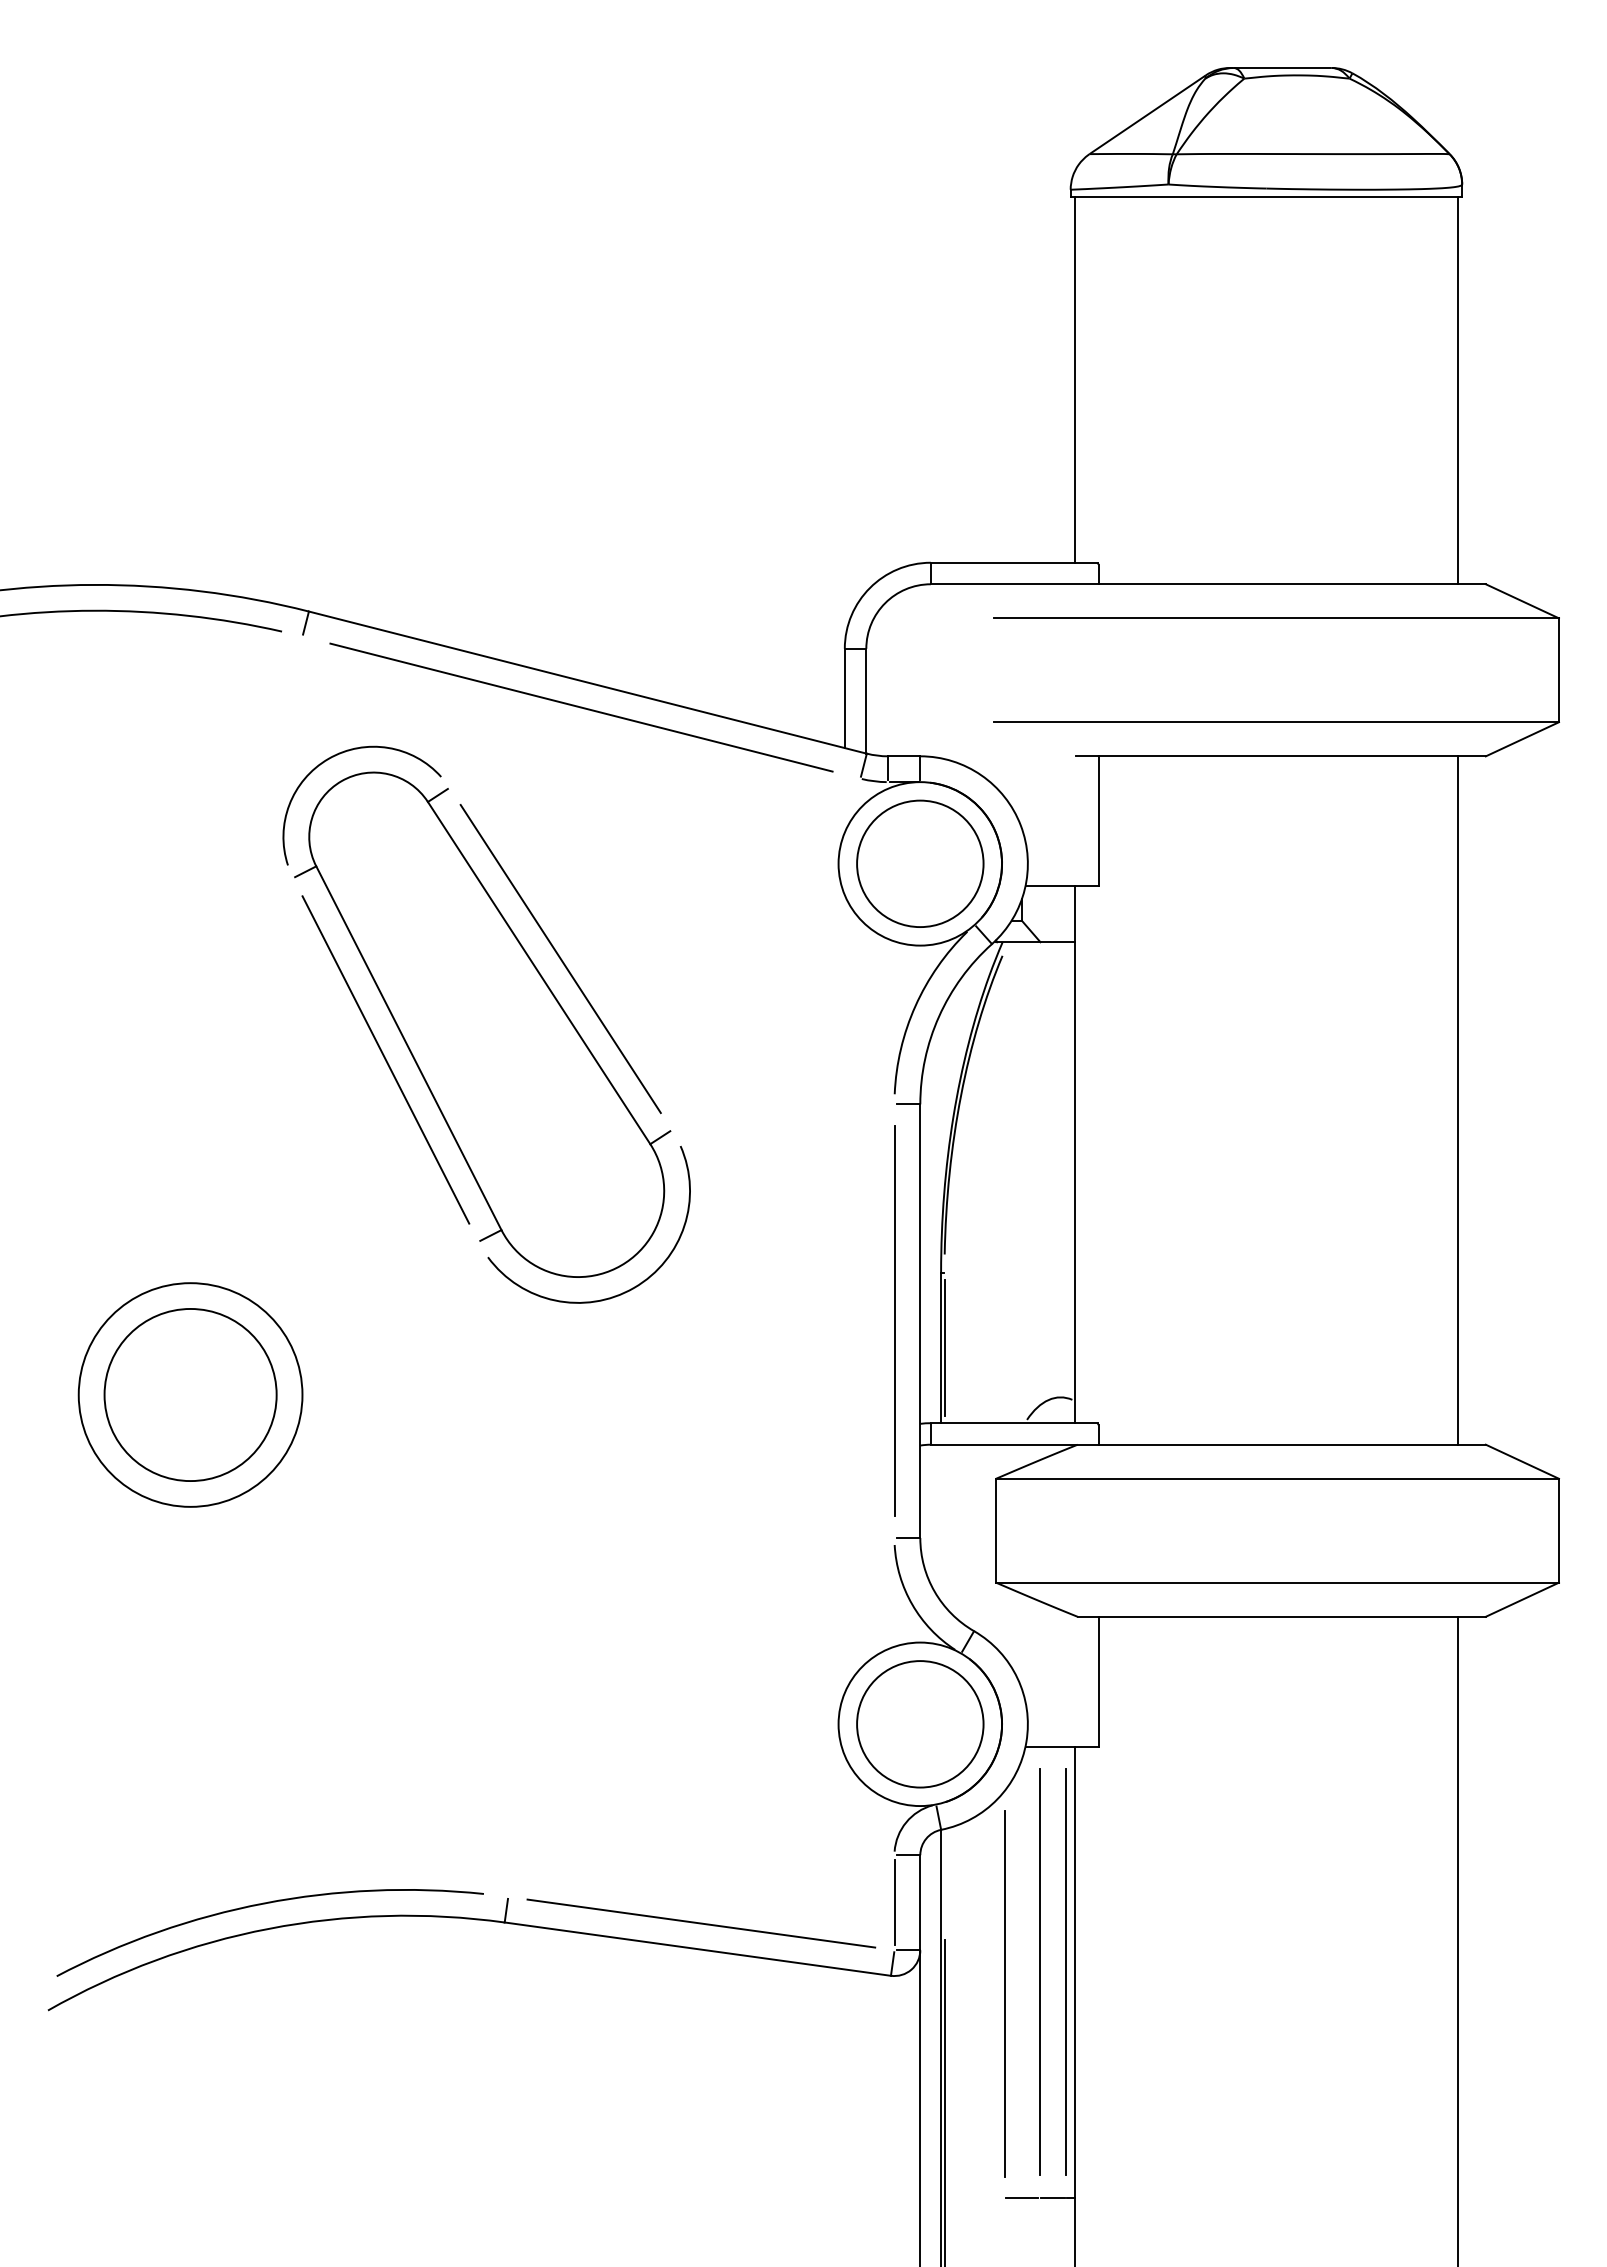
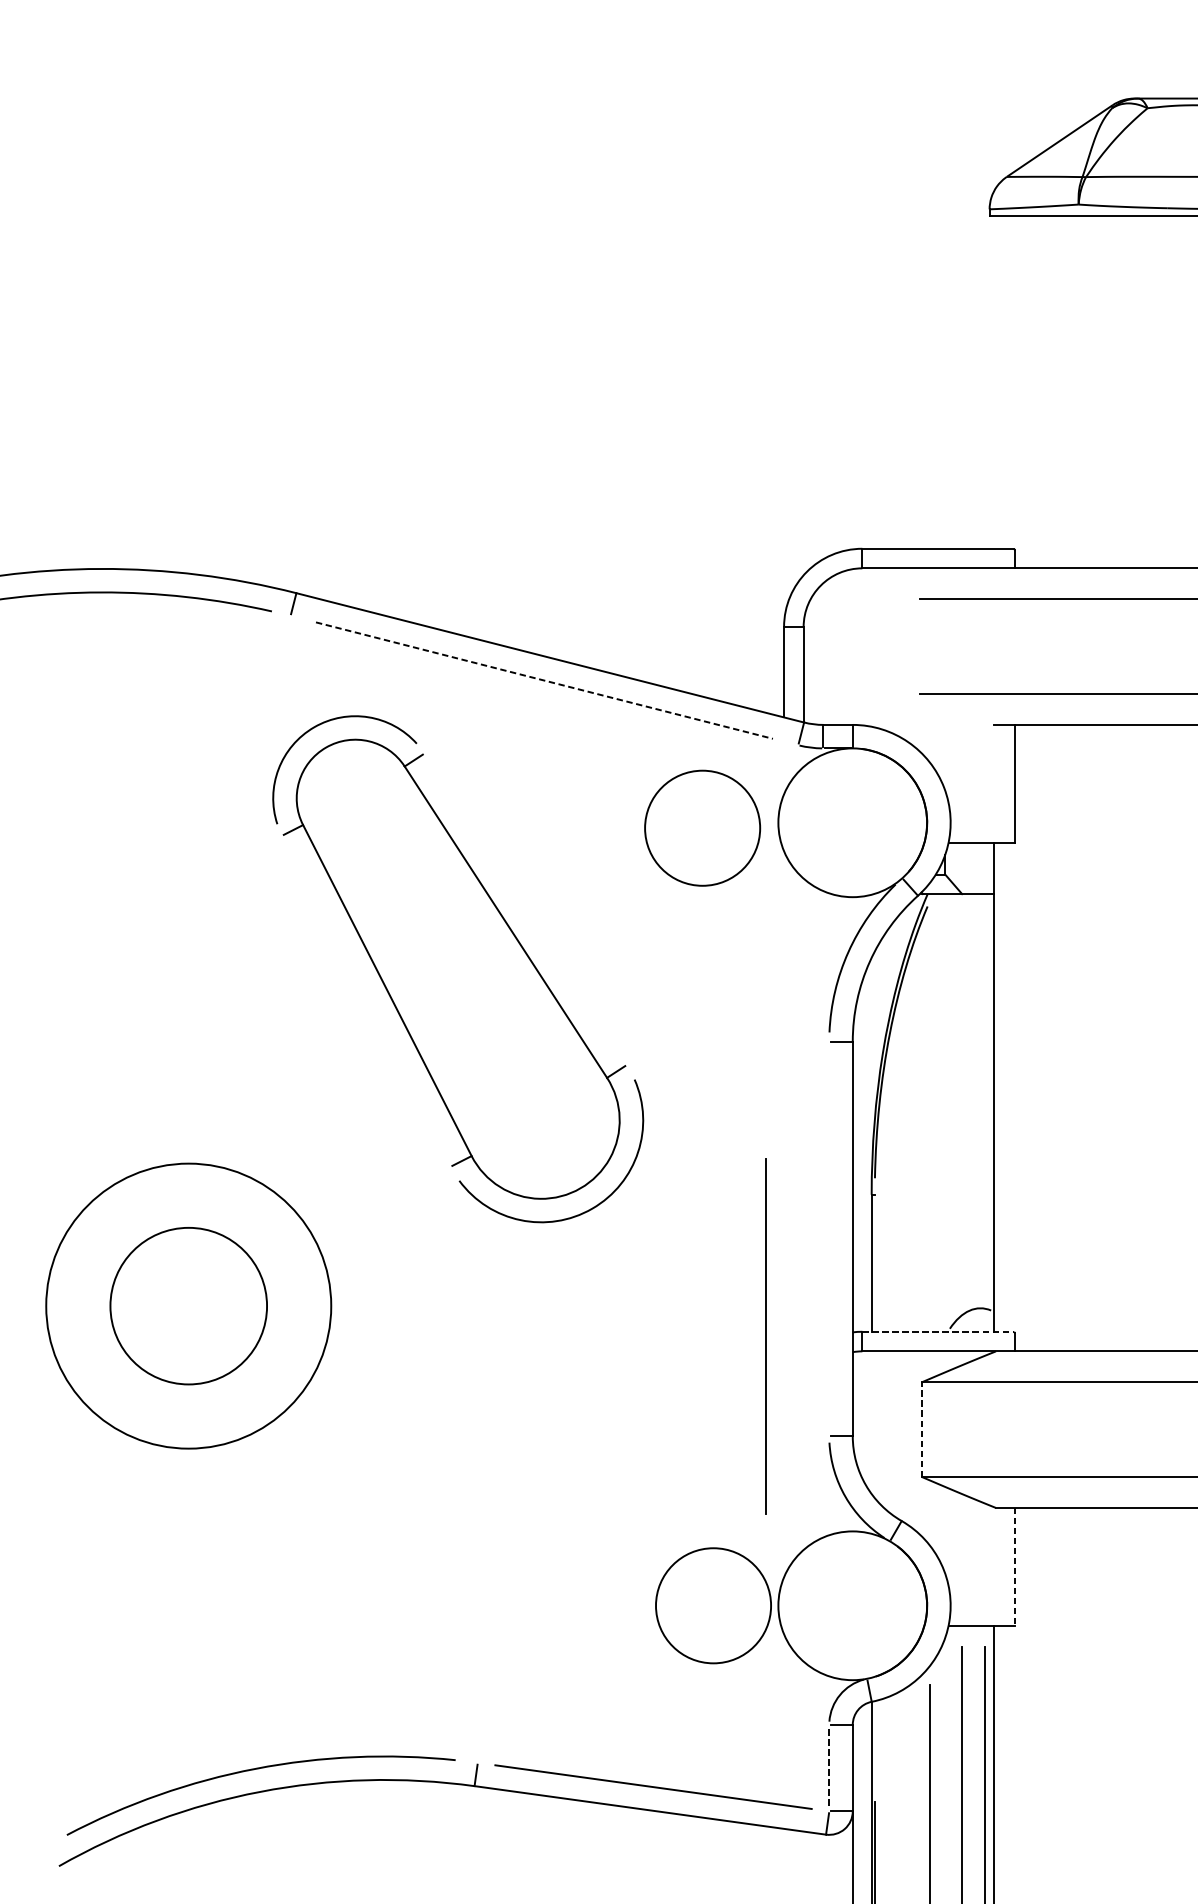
line: (1074, 379) -> (993, 382), removed
line: (582, 707) -> (545, 680), solid -> dashed
circle: (920, 863) -> (702, 827), moved
line: (560, 959) -> (525, 909), removed
line: (385, 1059) -> (366, 1000), removed
line: (894, 1320) -> (765, 1335), moved
line: (944, 1347) -> (874, 1262), removed
circle: (190, 1394) -> (188, 1305), size x1.4
line: (1014, 1423) -> (938, 1332), solid -> dashed
line: (996, 1530) -> (922, 1429), solid -> dashed
line: (1098, 1681) -> (1014, 1566), solid -> dashed
circle: (920, 1724) -> (713, 1605), moved
line: (894, 1902) -> (829, 1767), solid -> dashed

